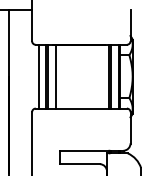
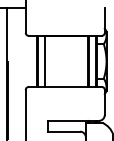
line: (39, 76) -> (31, 61), removed

